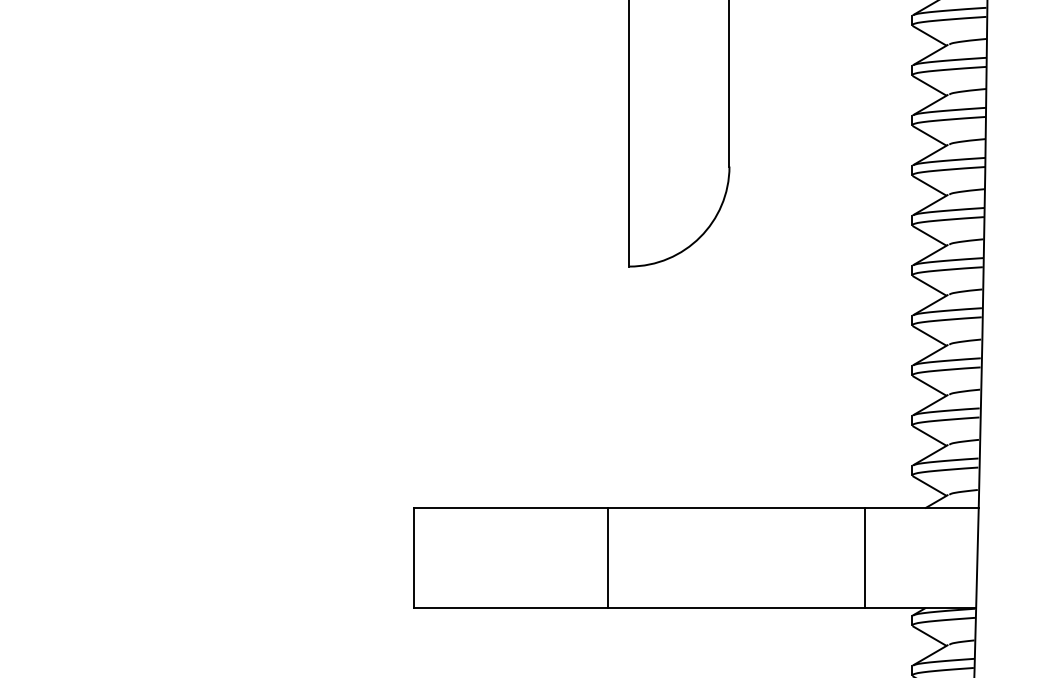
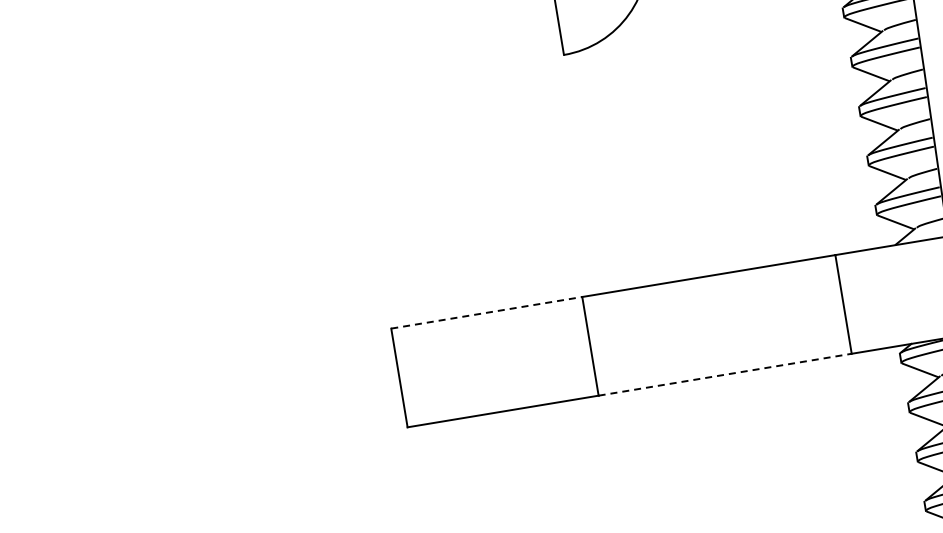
line: (511, 508) -> (487, 312), solid -> dashed
line: (736, 608) -> (725, 374), solid -> dashed

